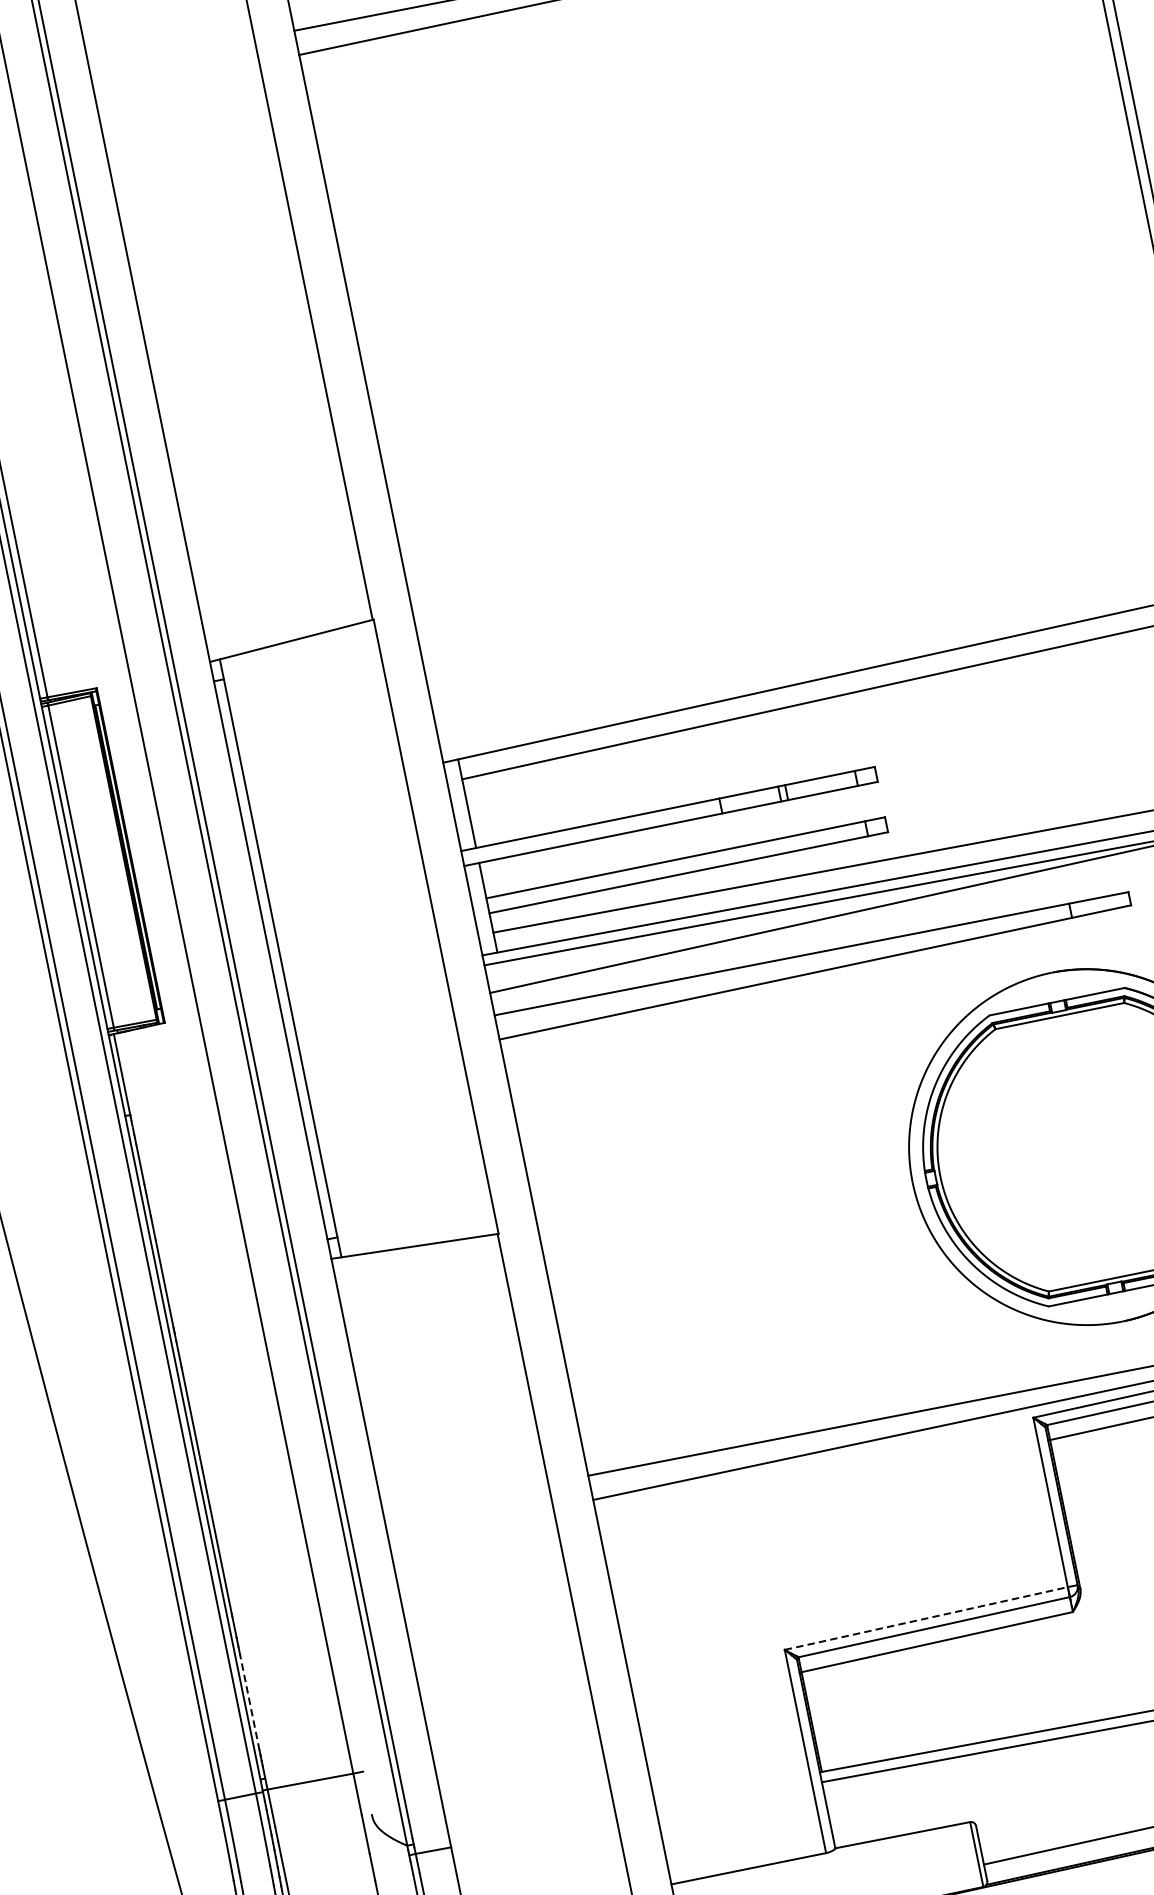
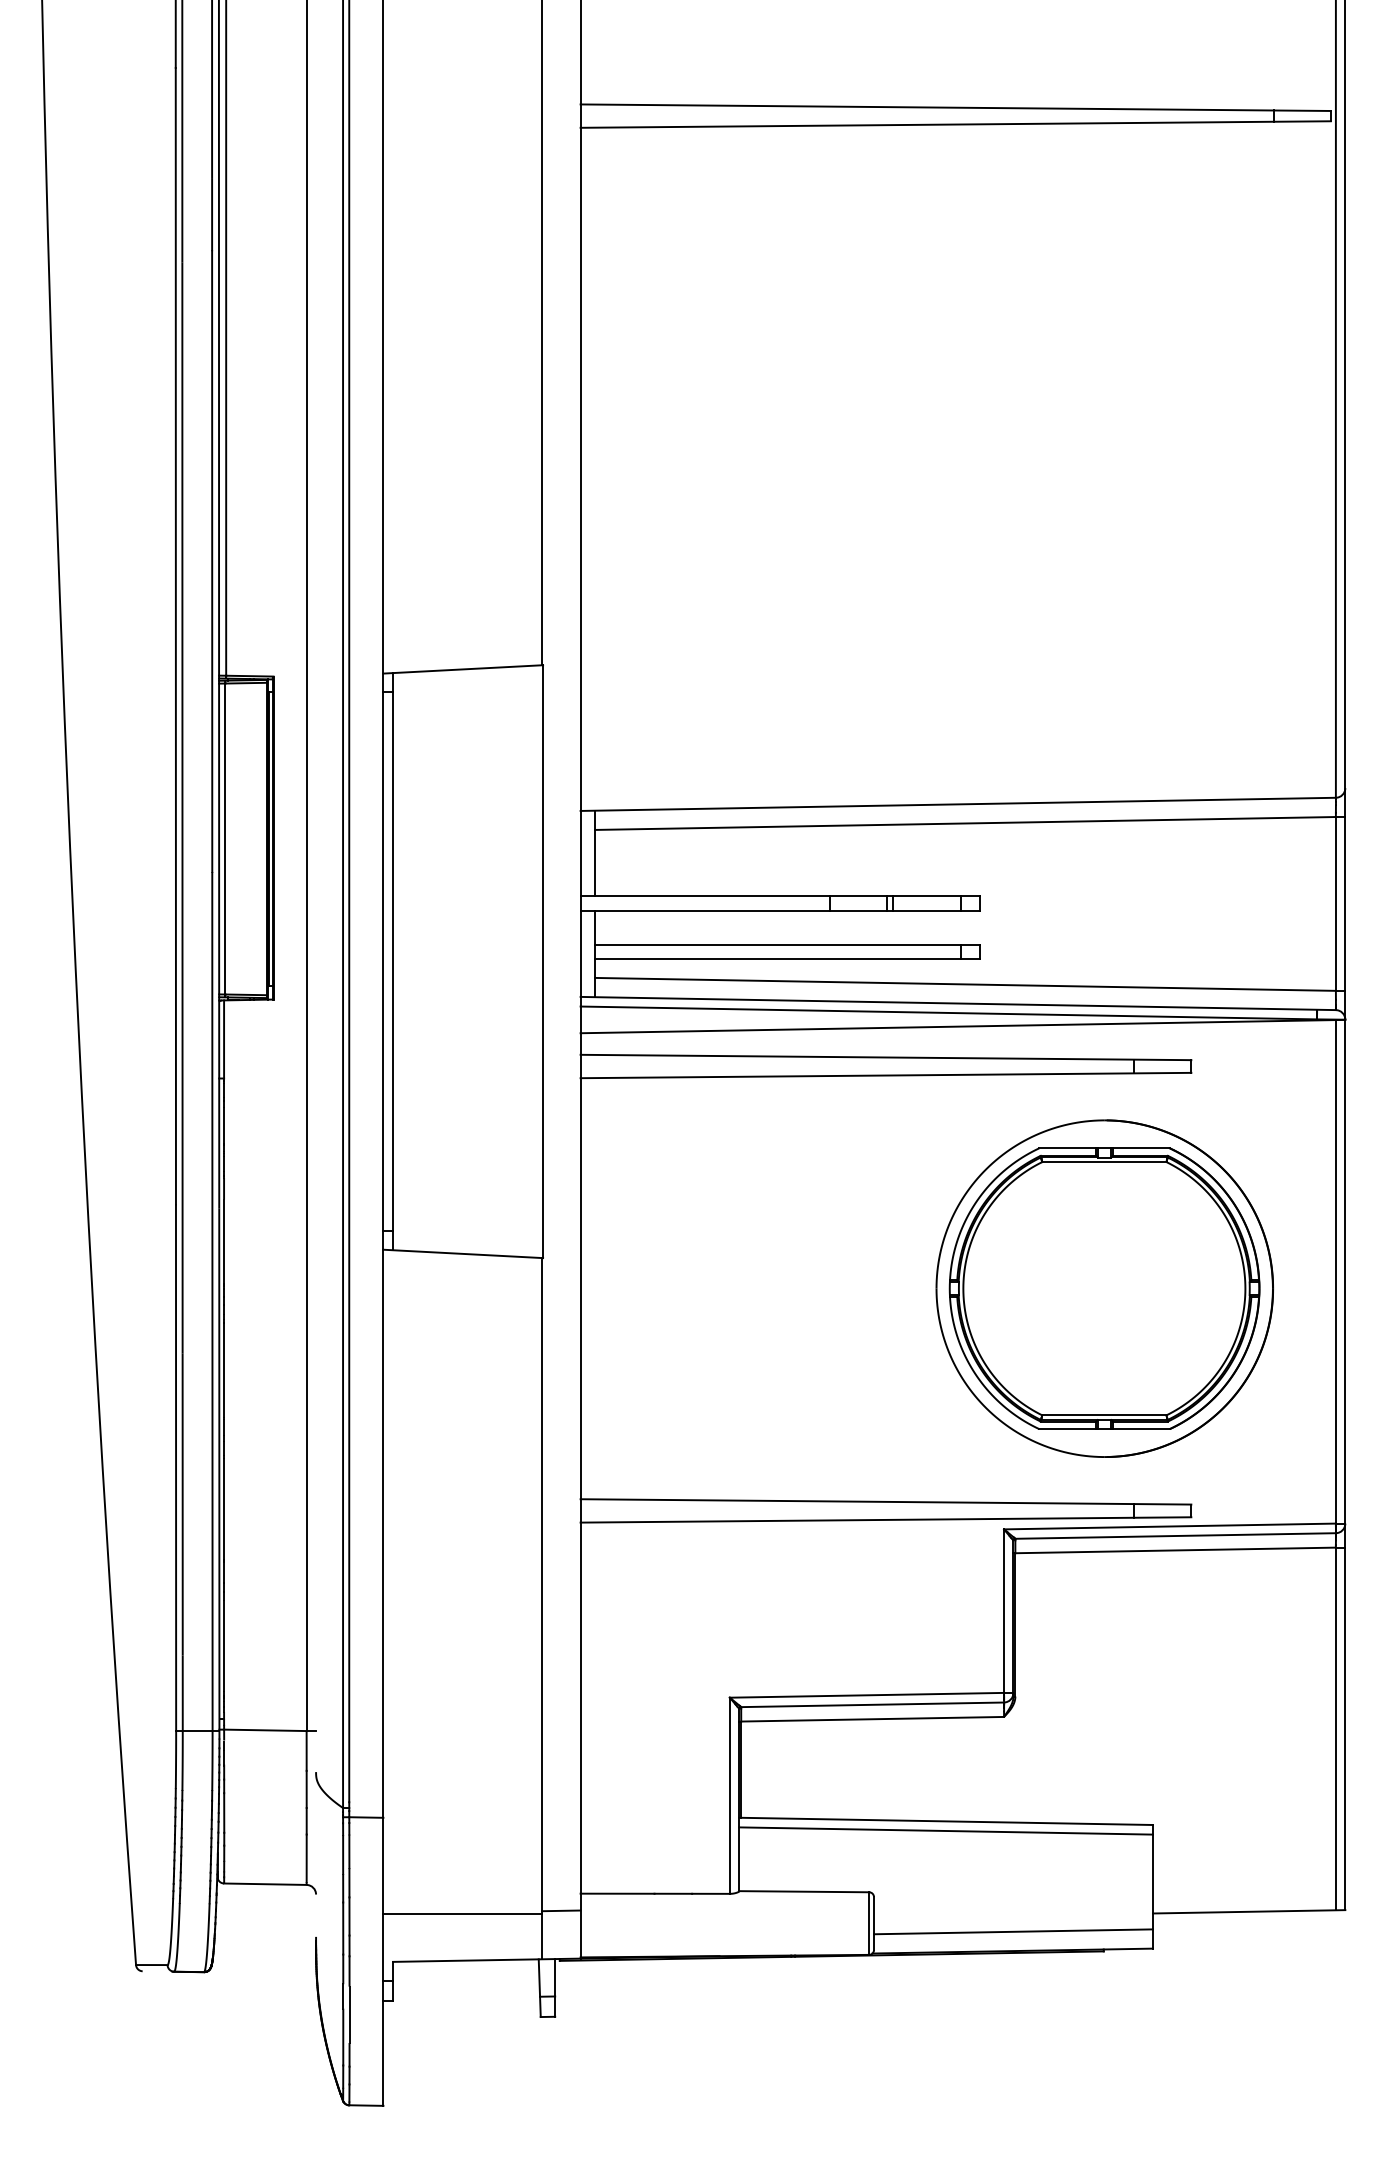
line: (926, 1618) -> (867, 1695), dashed -> solid
line: (250, 1703) -> (224, 1646), dashed -> solid

